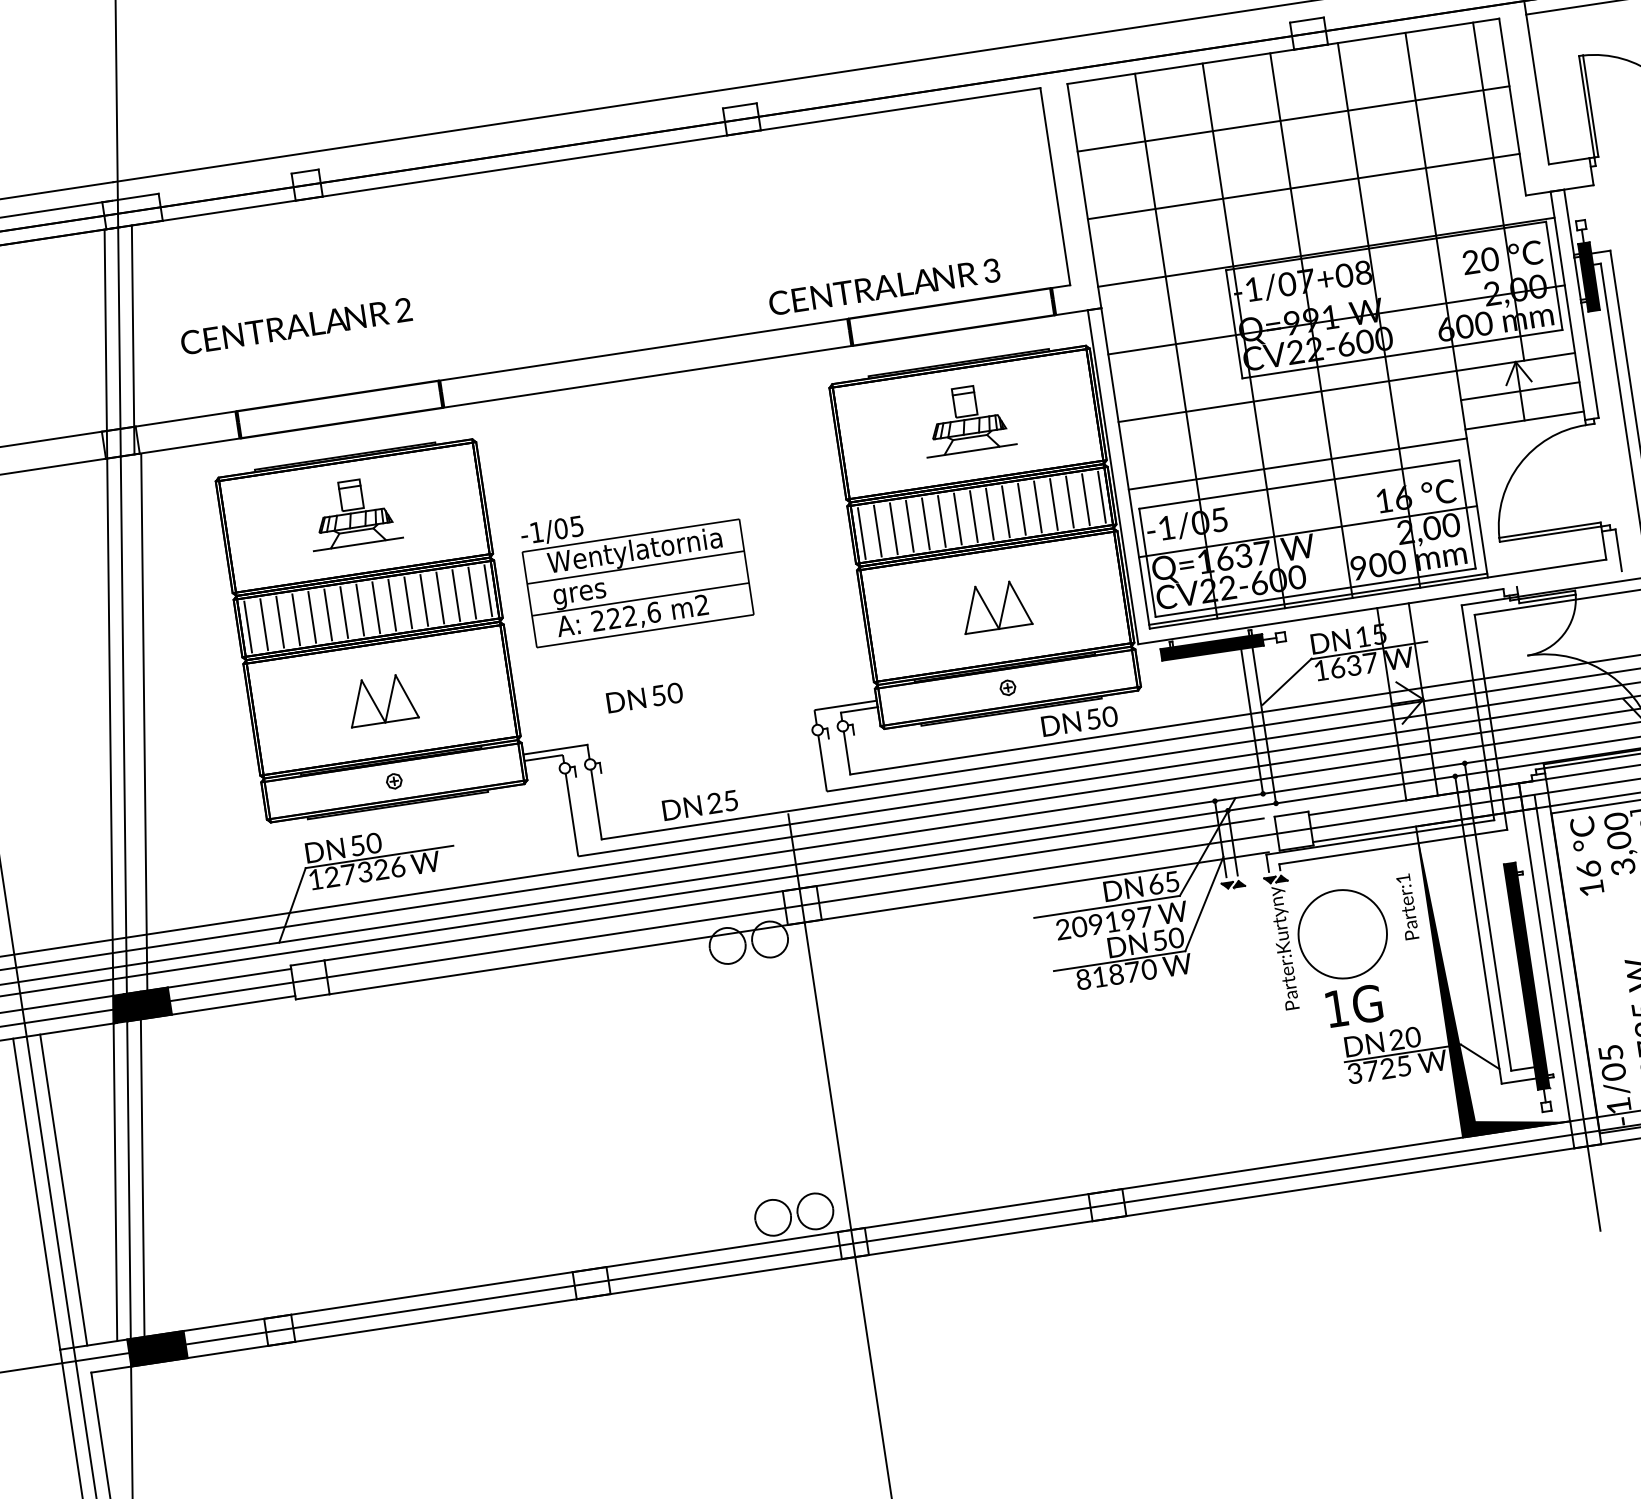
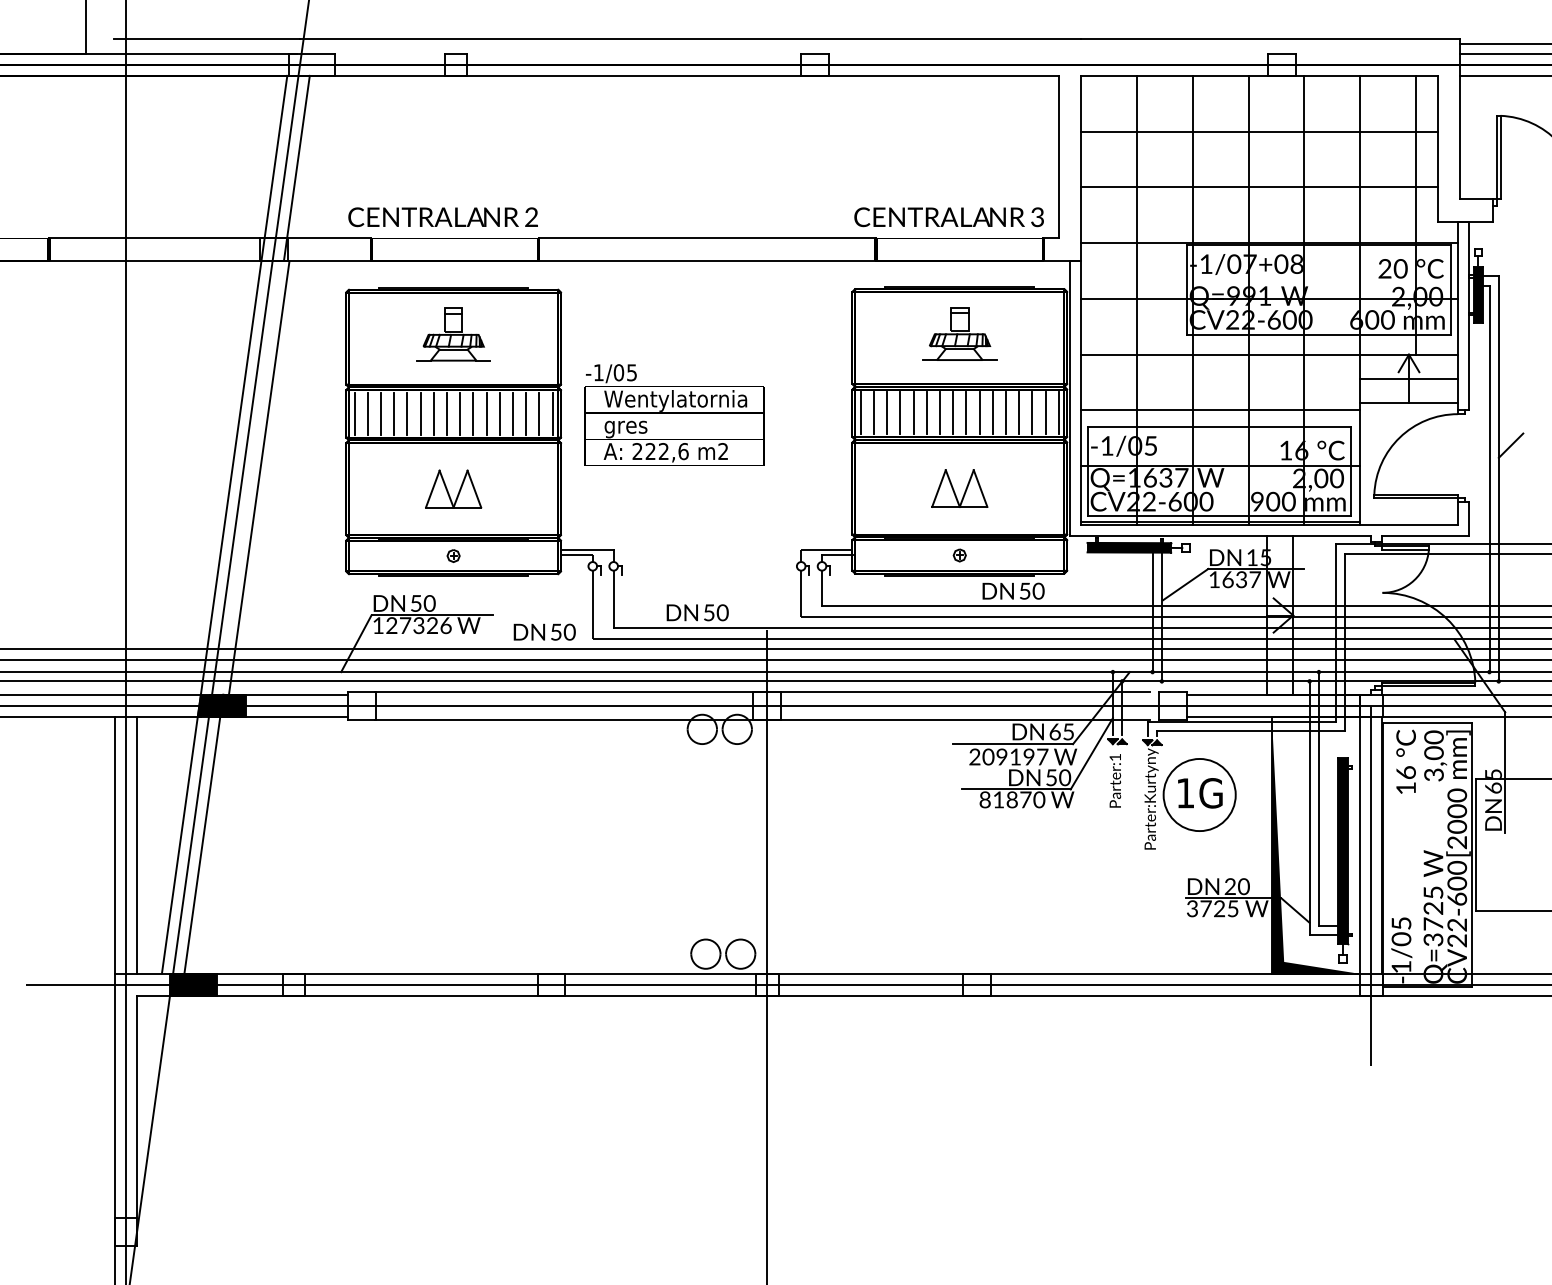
text: (883, 287) -> (948, 217), moved
text: (295, 326) -> (442, 217), moved
line: (1569, 579) -> (1425, 536), added
text: (644, 696) -> (544, 631), moved
text: (722, 801) -> (715, 612), 25 -> 50
text: (1407, 906) -> (1115, 780), moved
text: (1354, 1006) -> (1200, 793), moved

